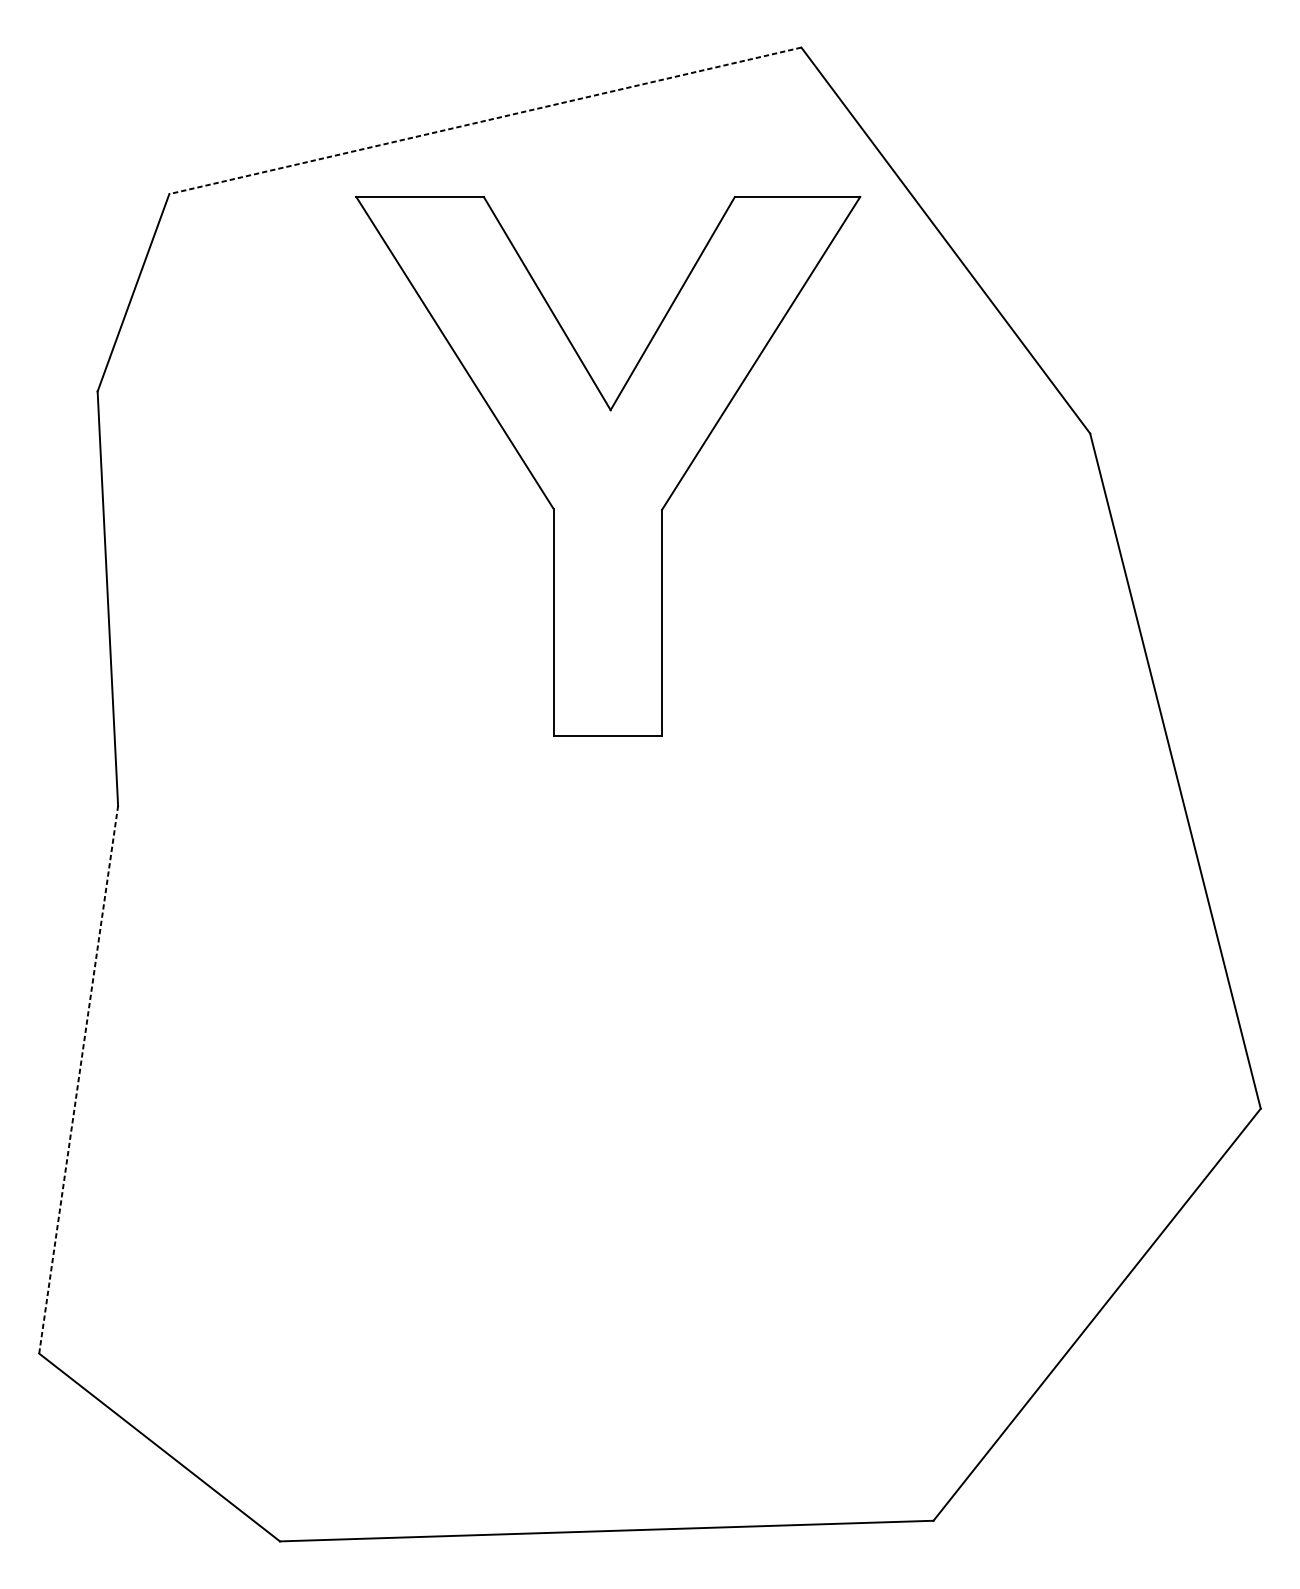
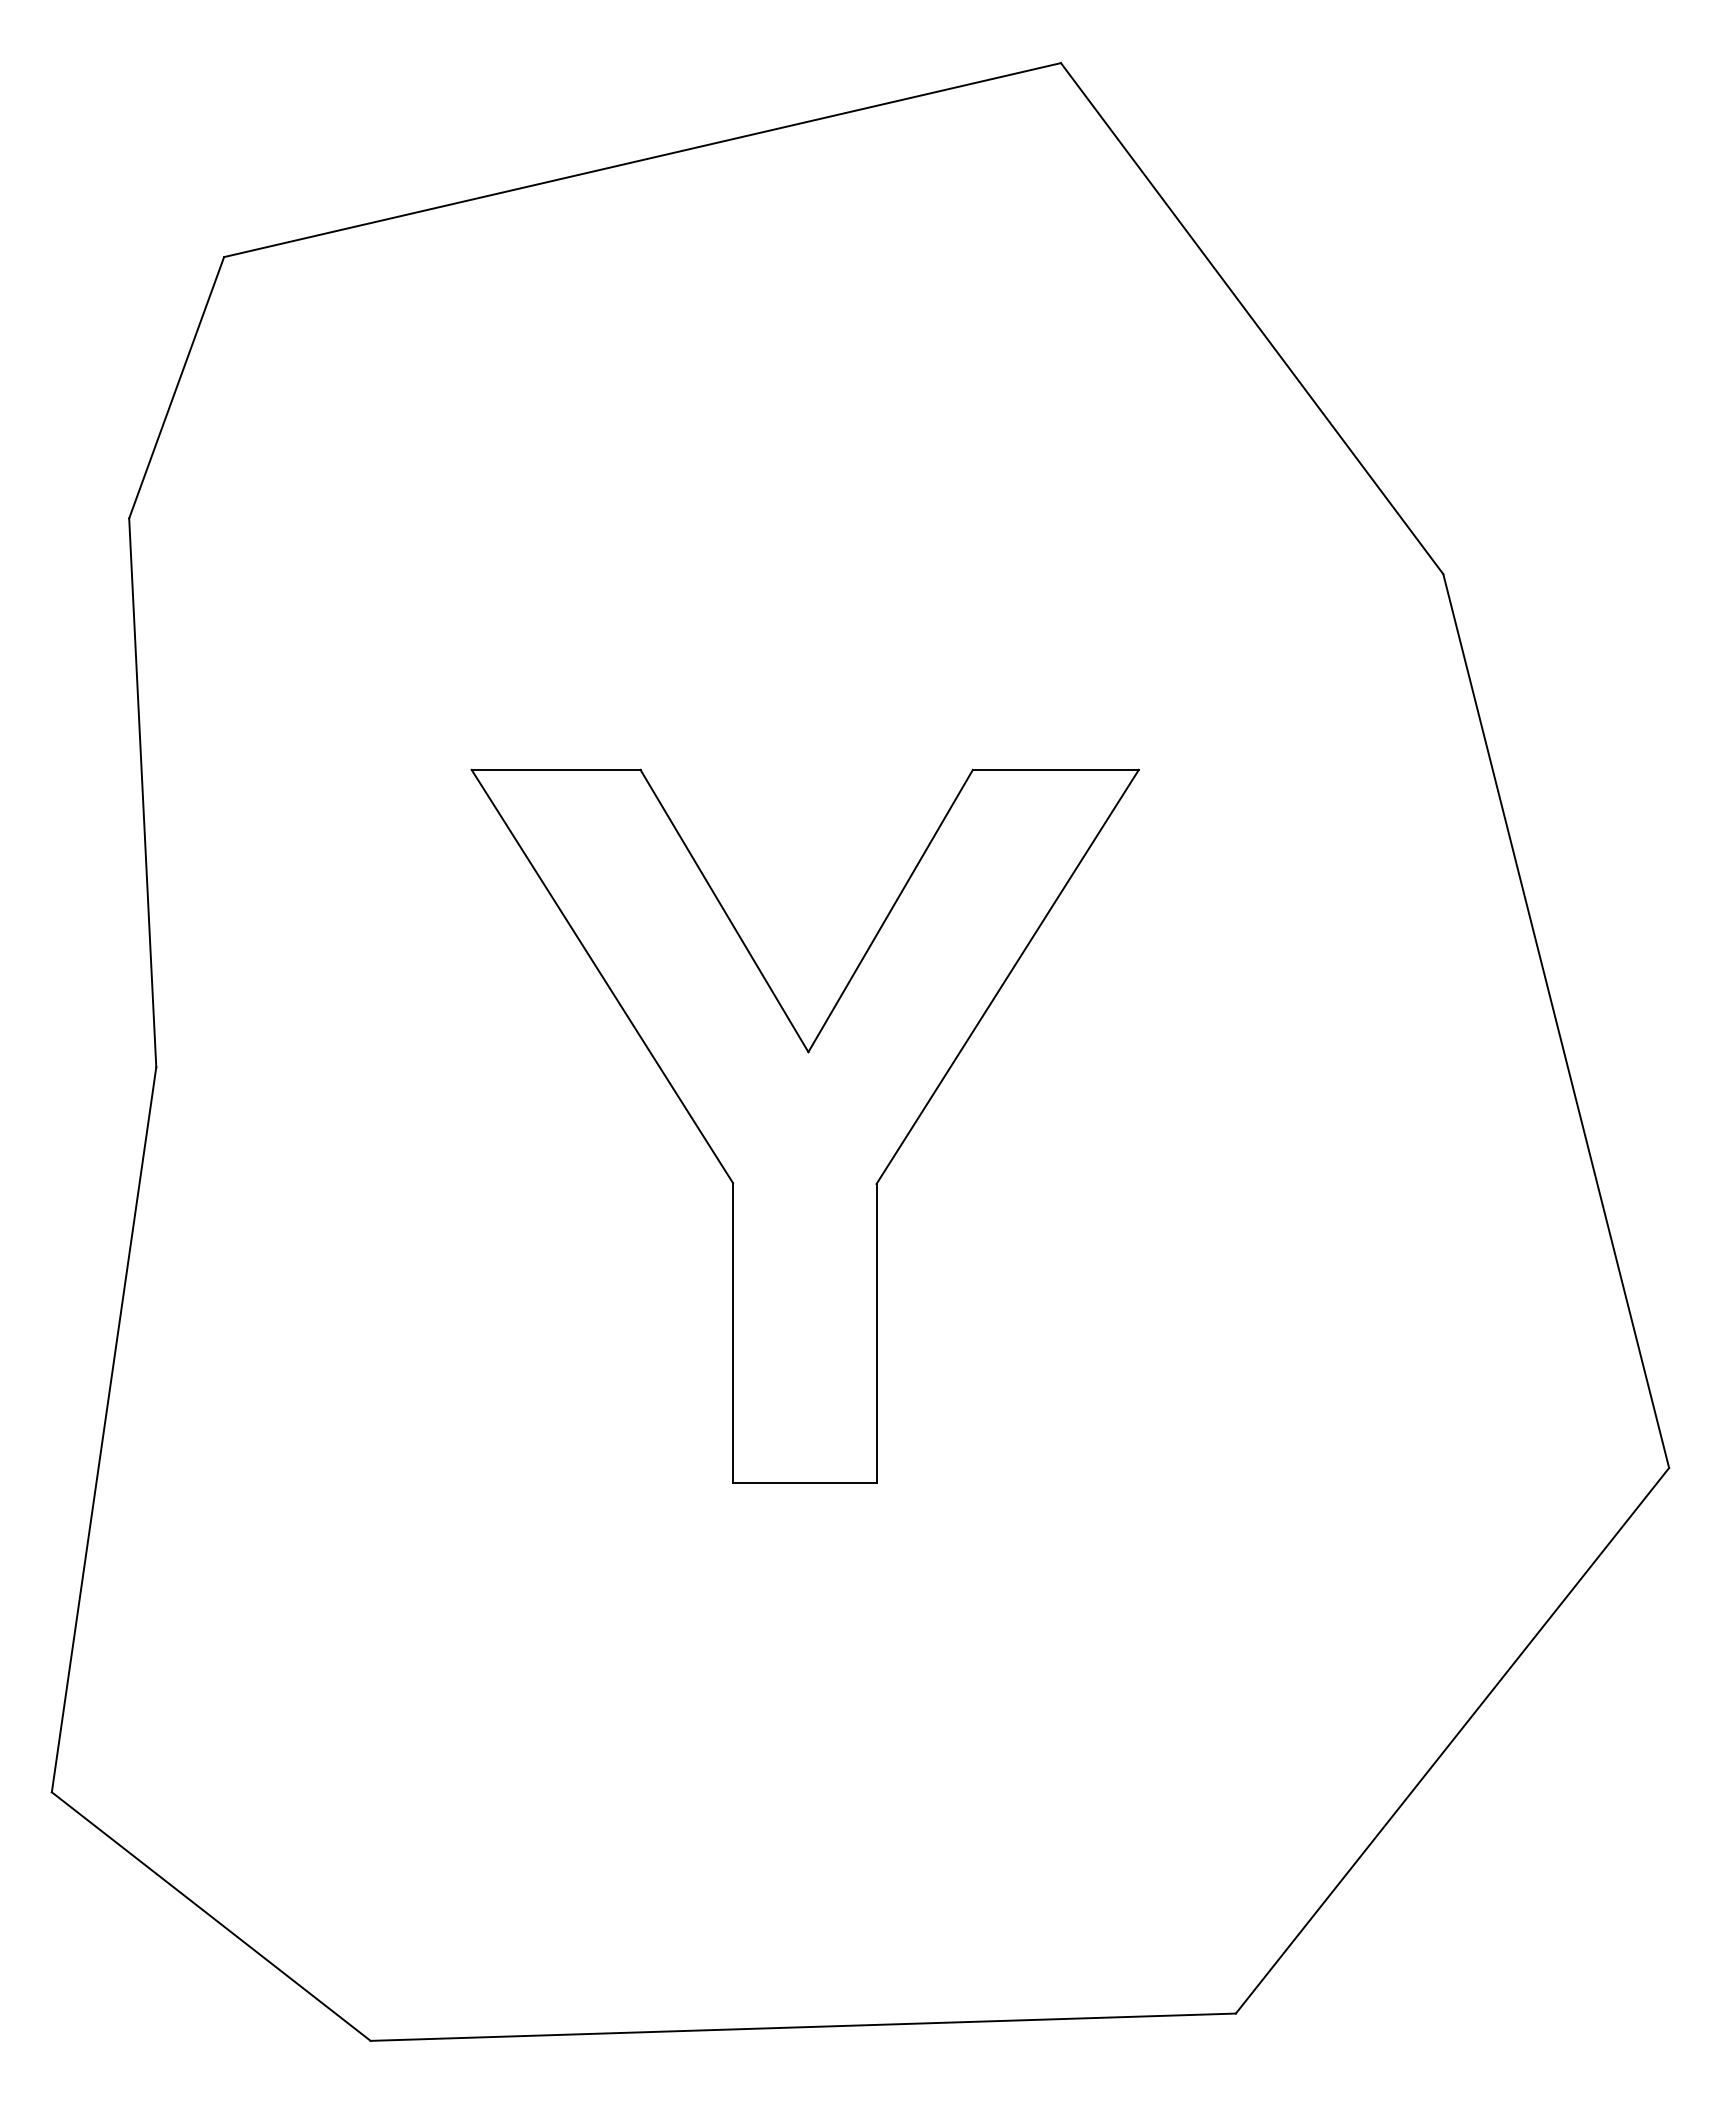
line: (485, 121) -> (642, 160), dashed -> solid
part: (607, 465) -> (804, 1125), moved
line: (78, 1079) -> (104, 1429), dashed -> solid

